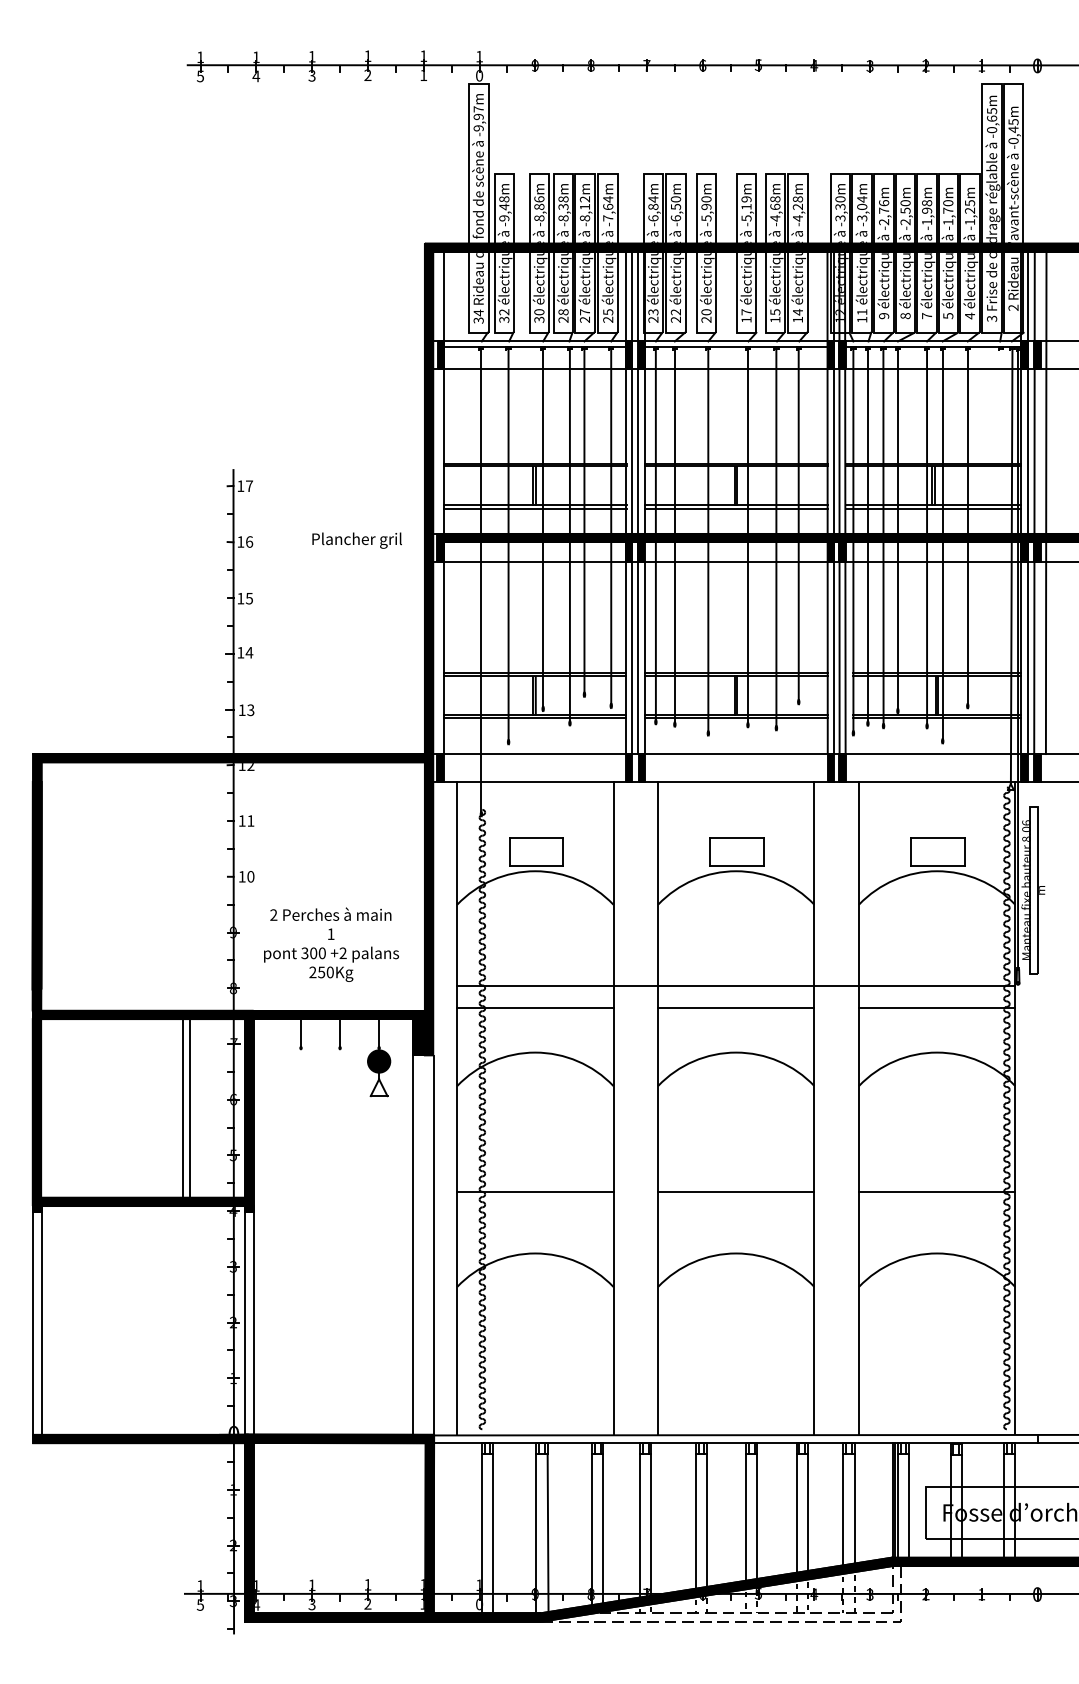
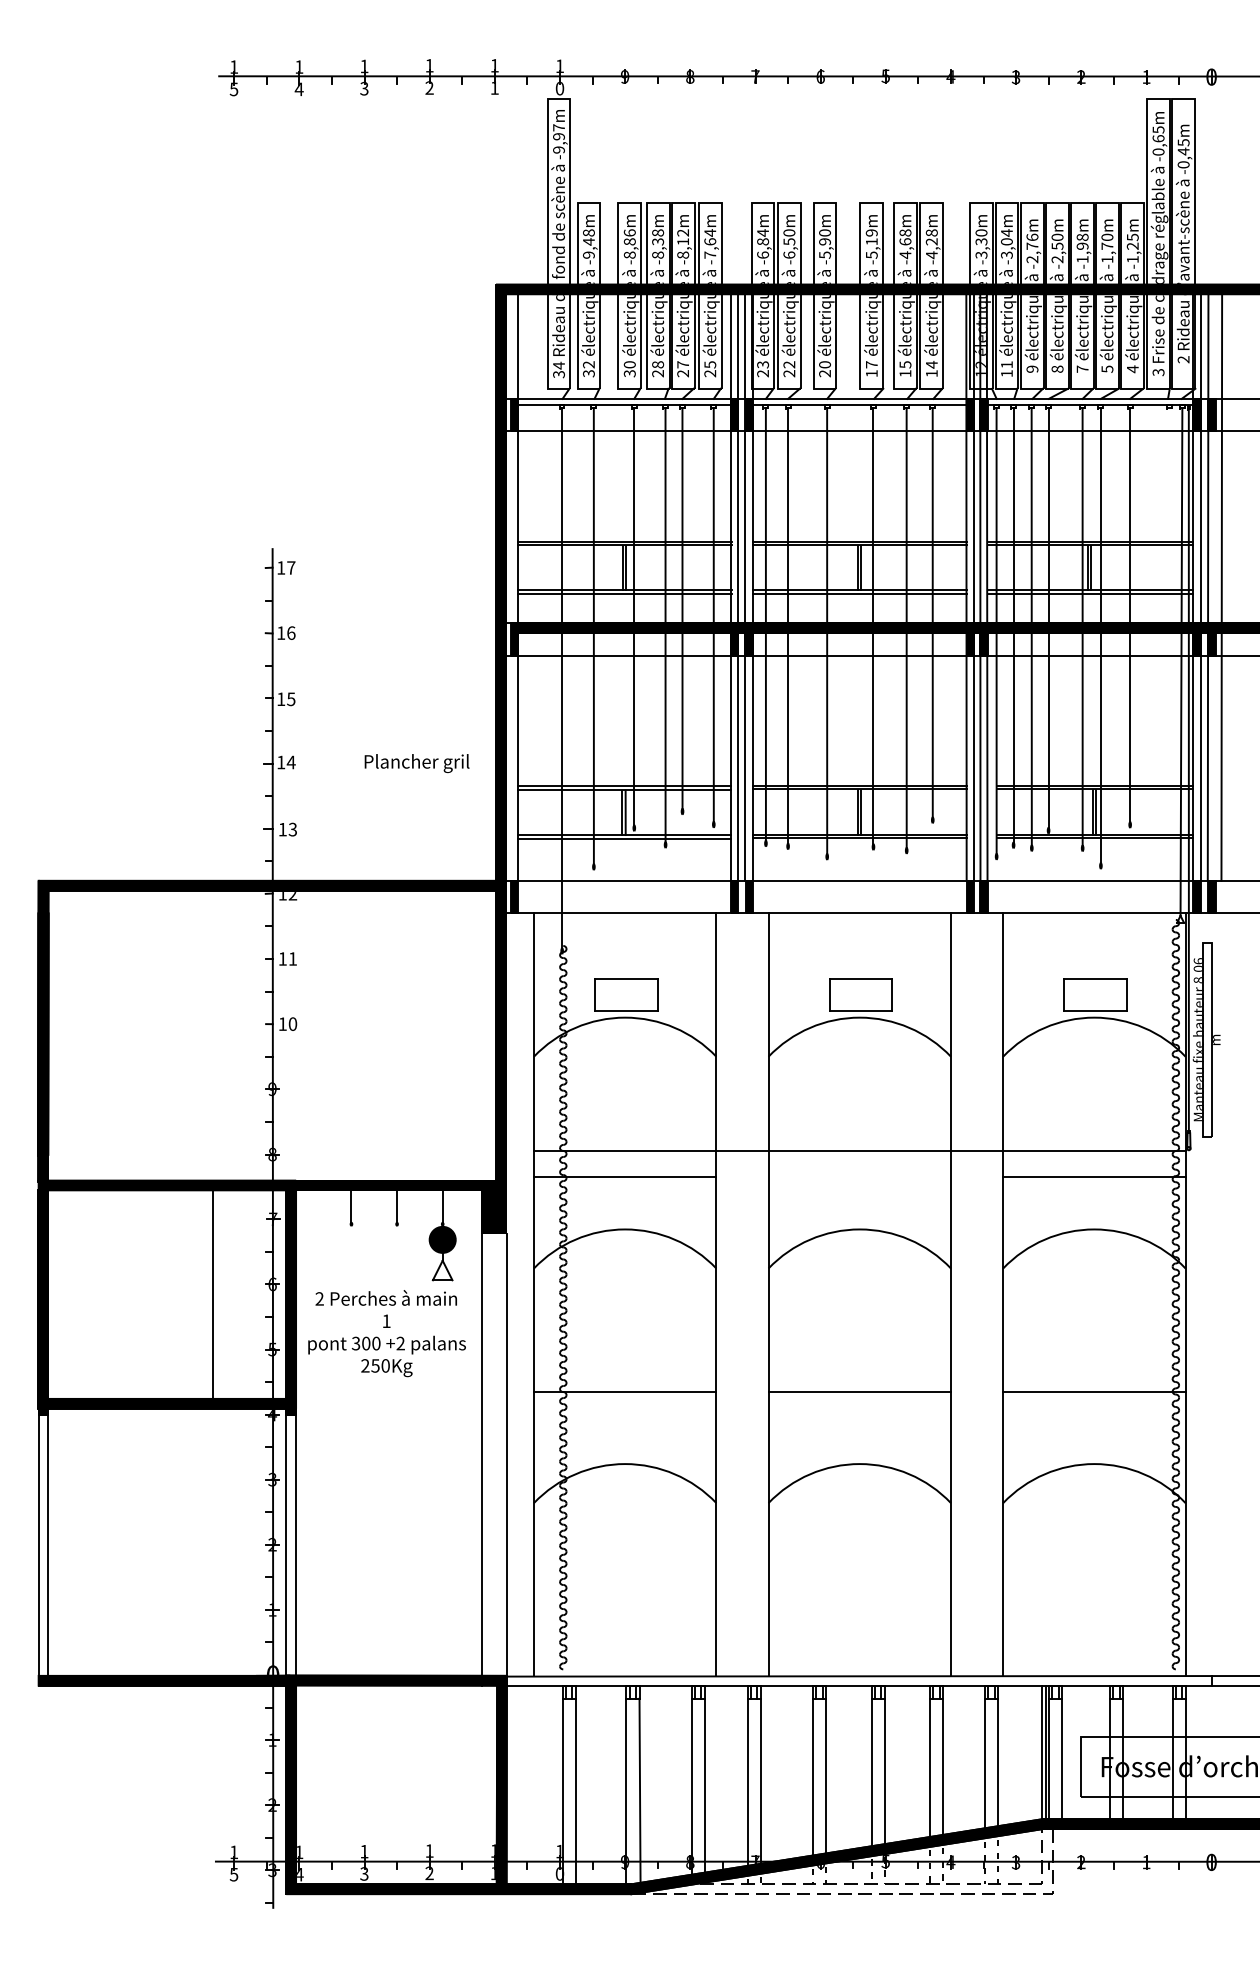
text: (356, 540) -> (416, 763), moved
text: (331, 944) -> (387, 1333), moved
line: (736, 1007) -> (860, 1176), removed
line: (189, 1108) -> (221, 1294), removed

